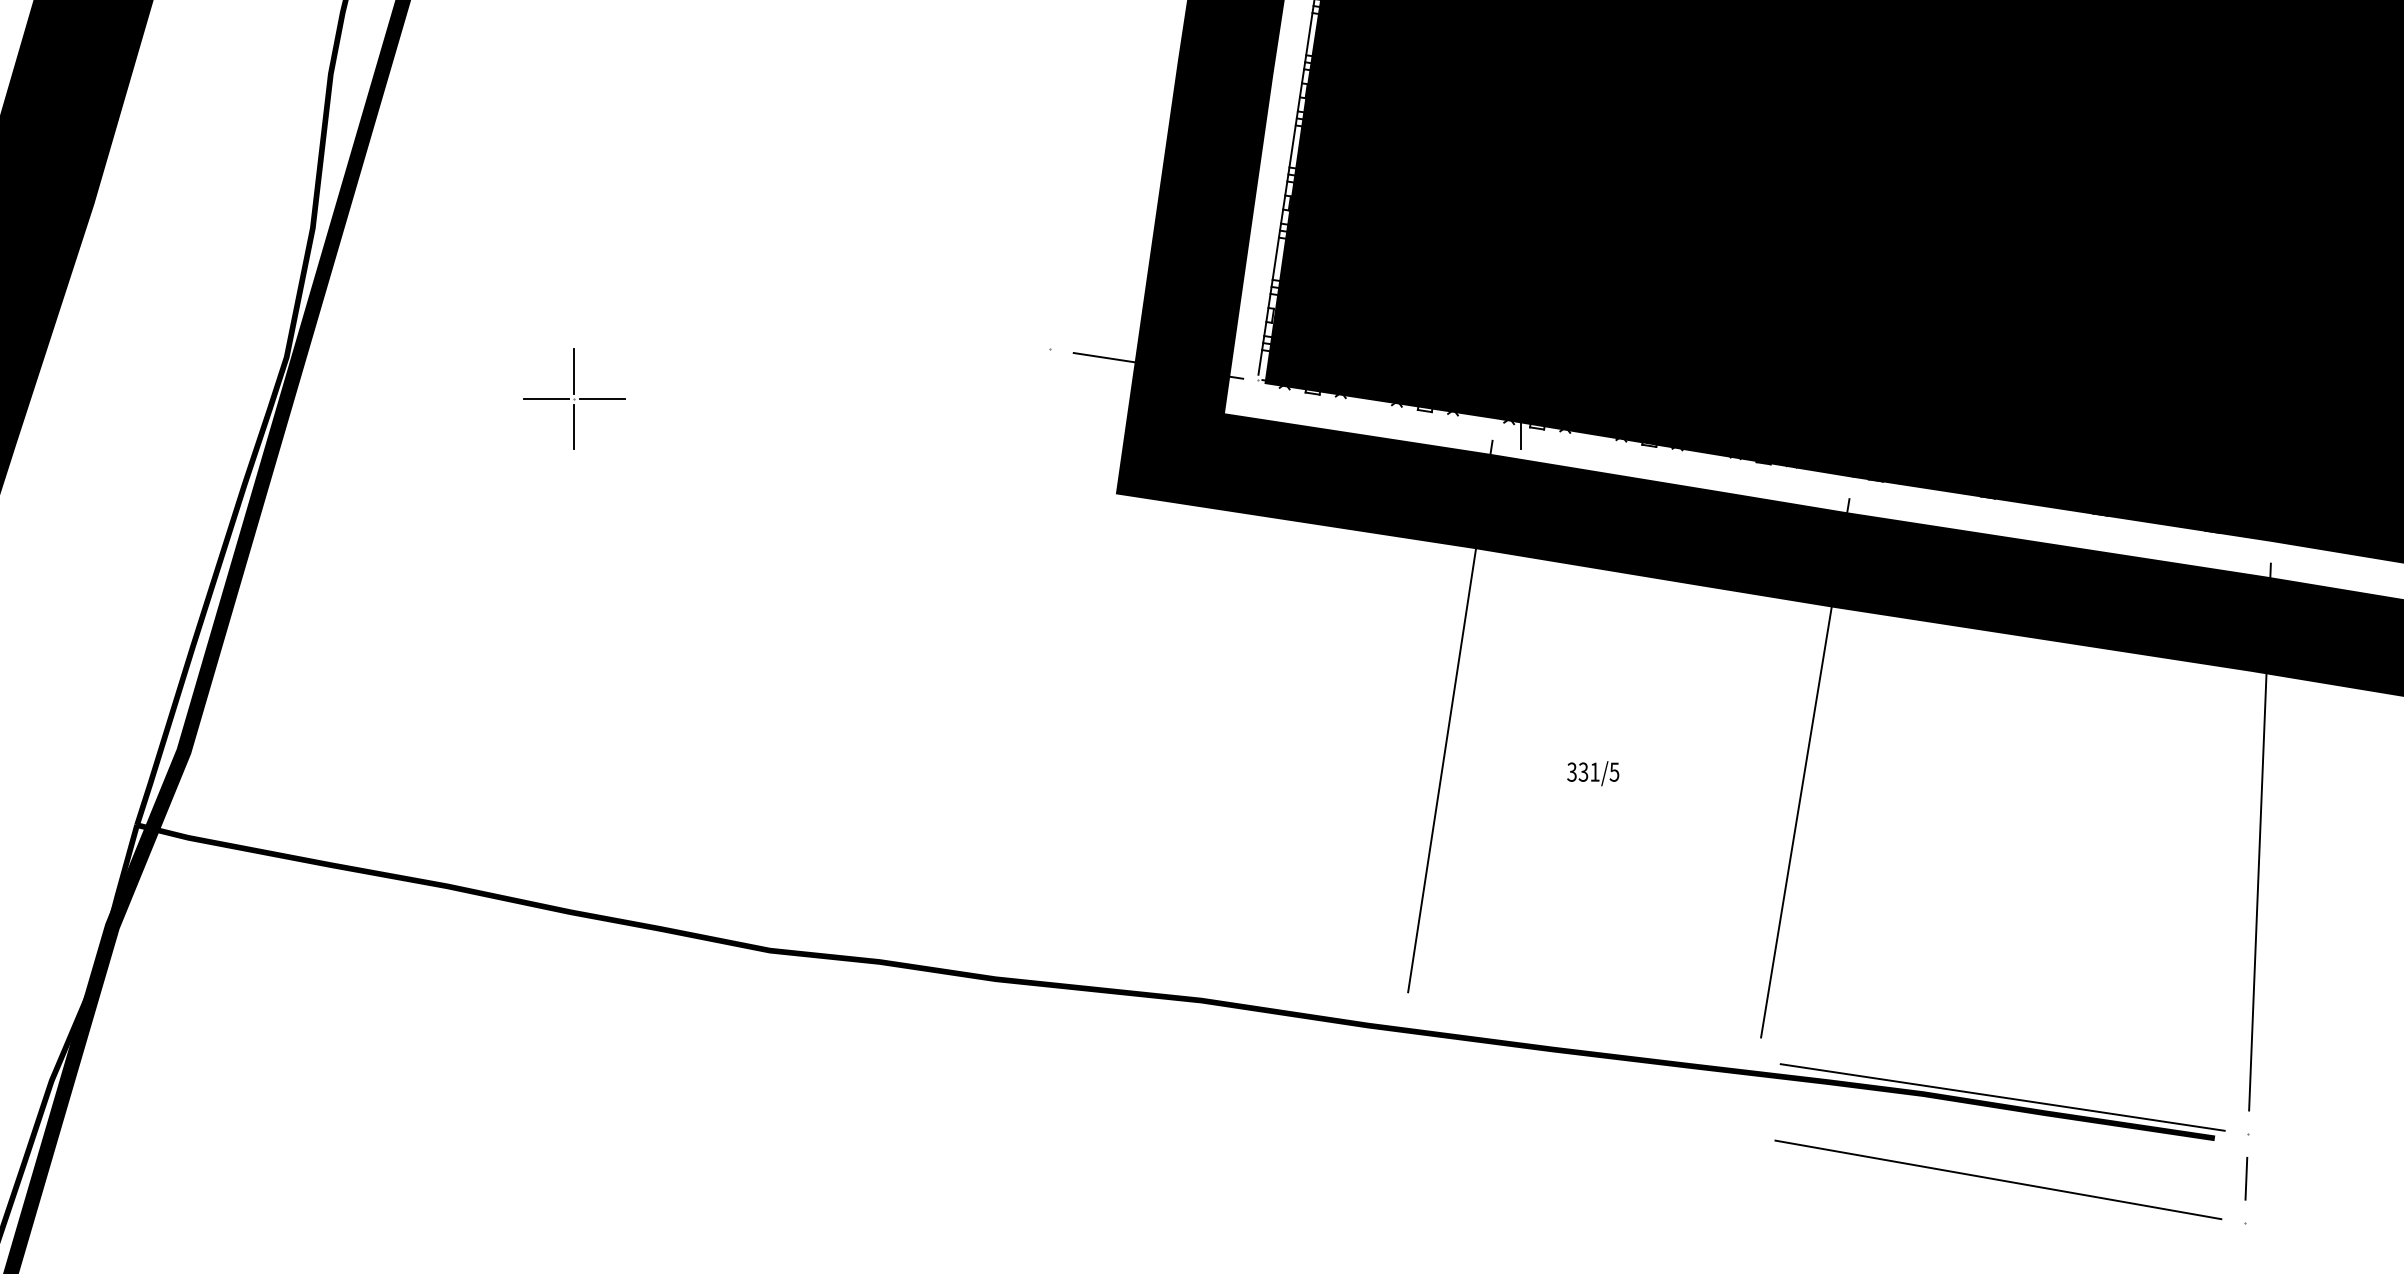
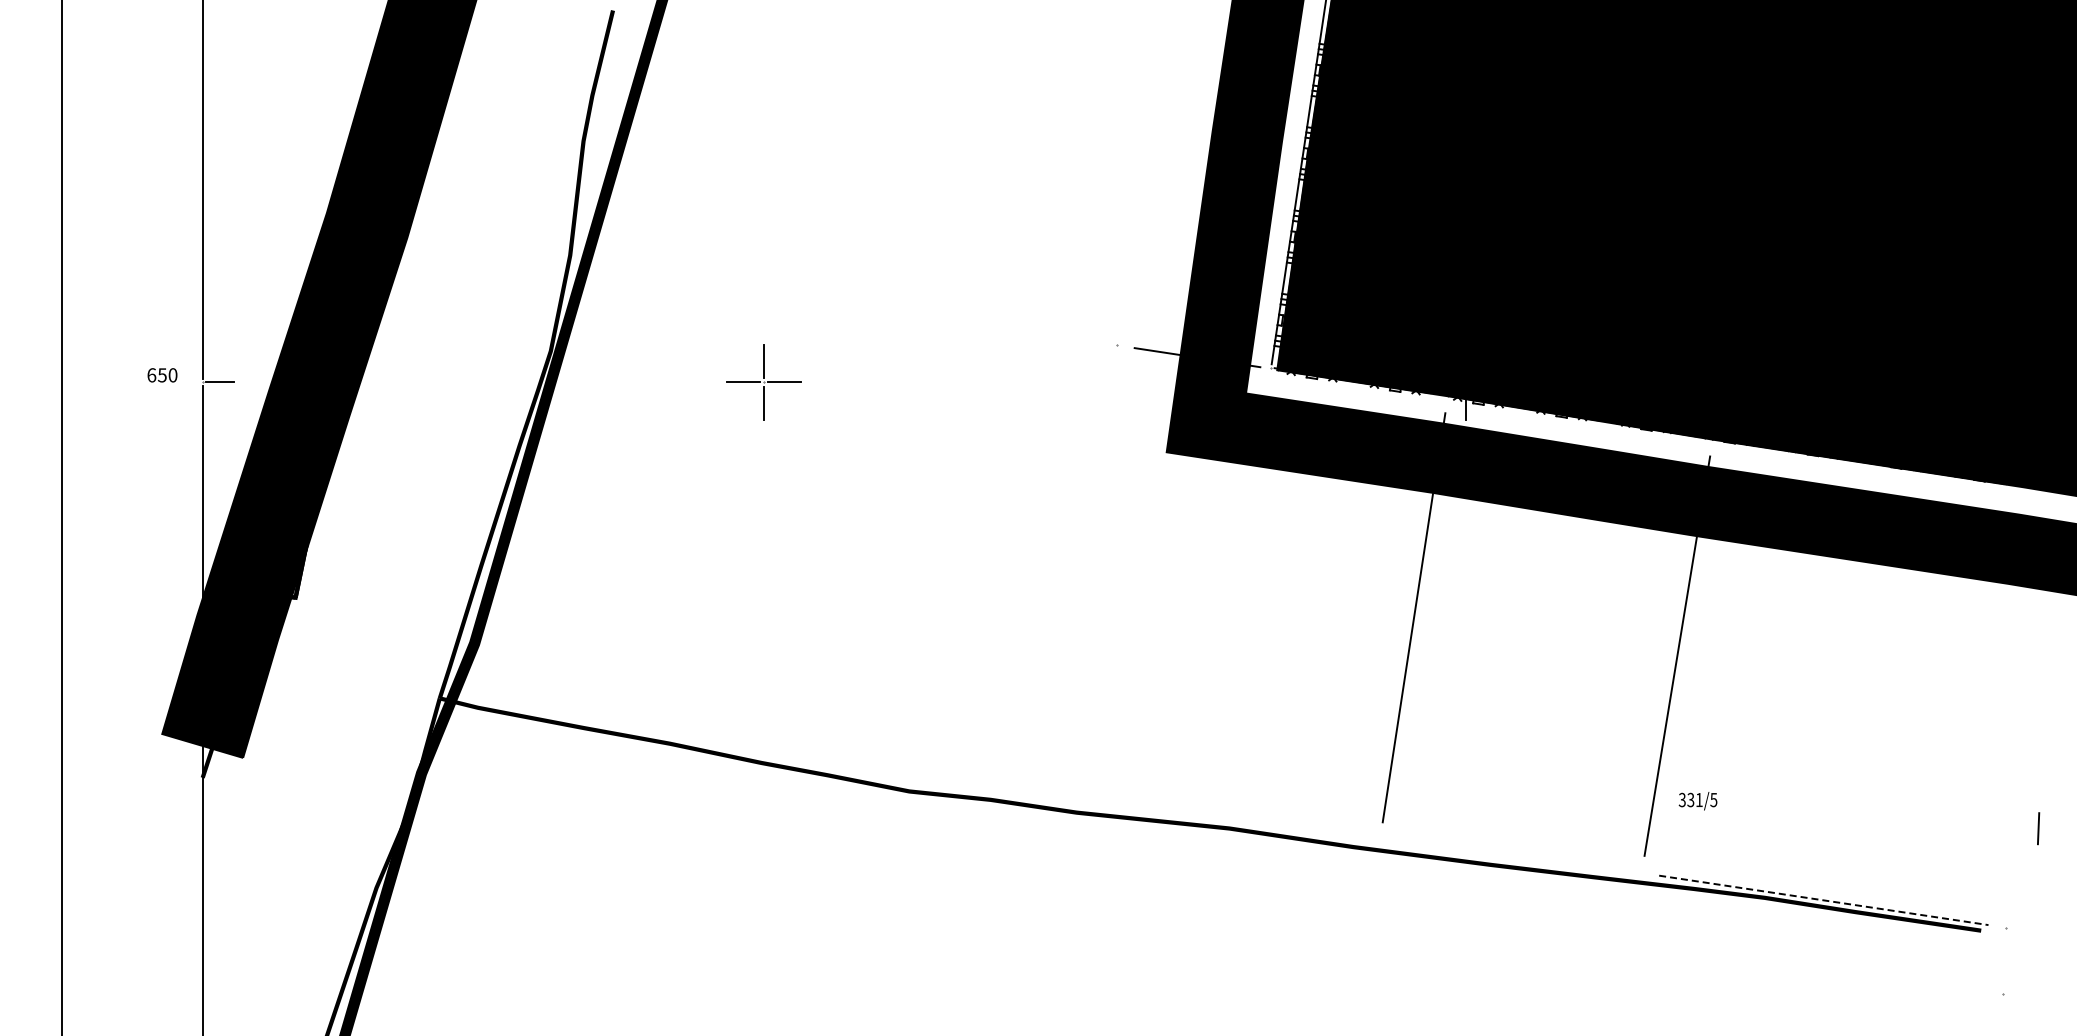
text: (1592, 774) -> (1697, 801), moved
line: (2259, 837) -> (2014, 707), removed
line: (2002, 1097) -> (1823, 900), solid -> dashed
line: (2246, 1178) -> (2038, 828), moved
line: (1998, 1179) -> (1820, 961), removed

